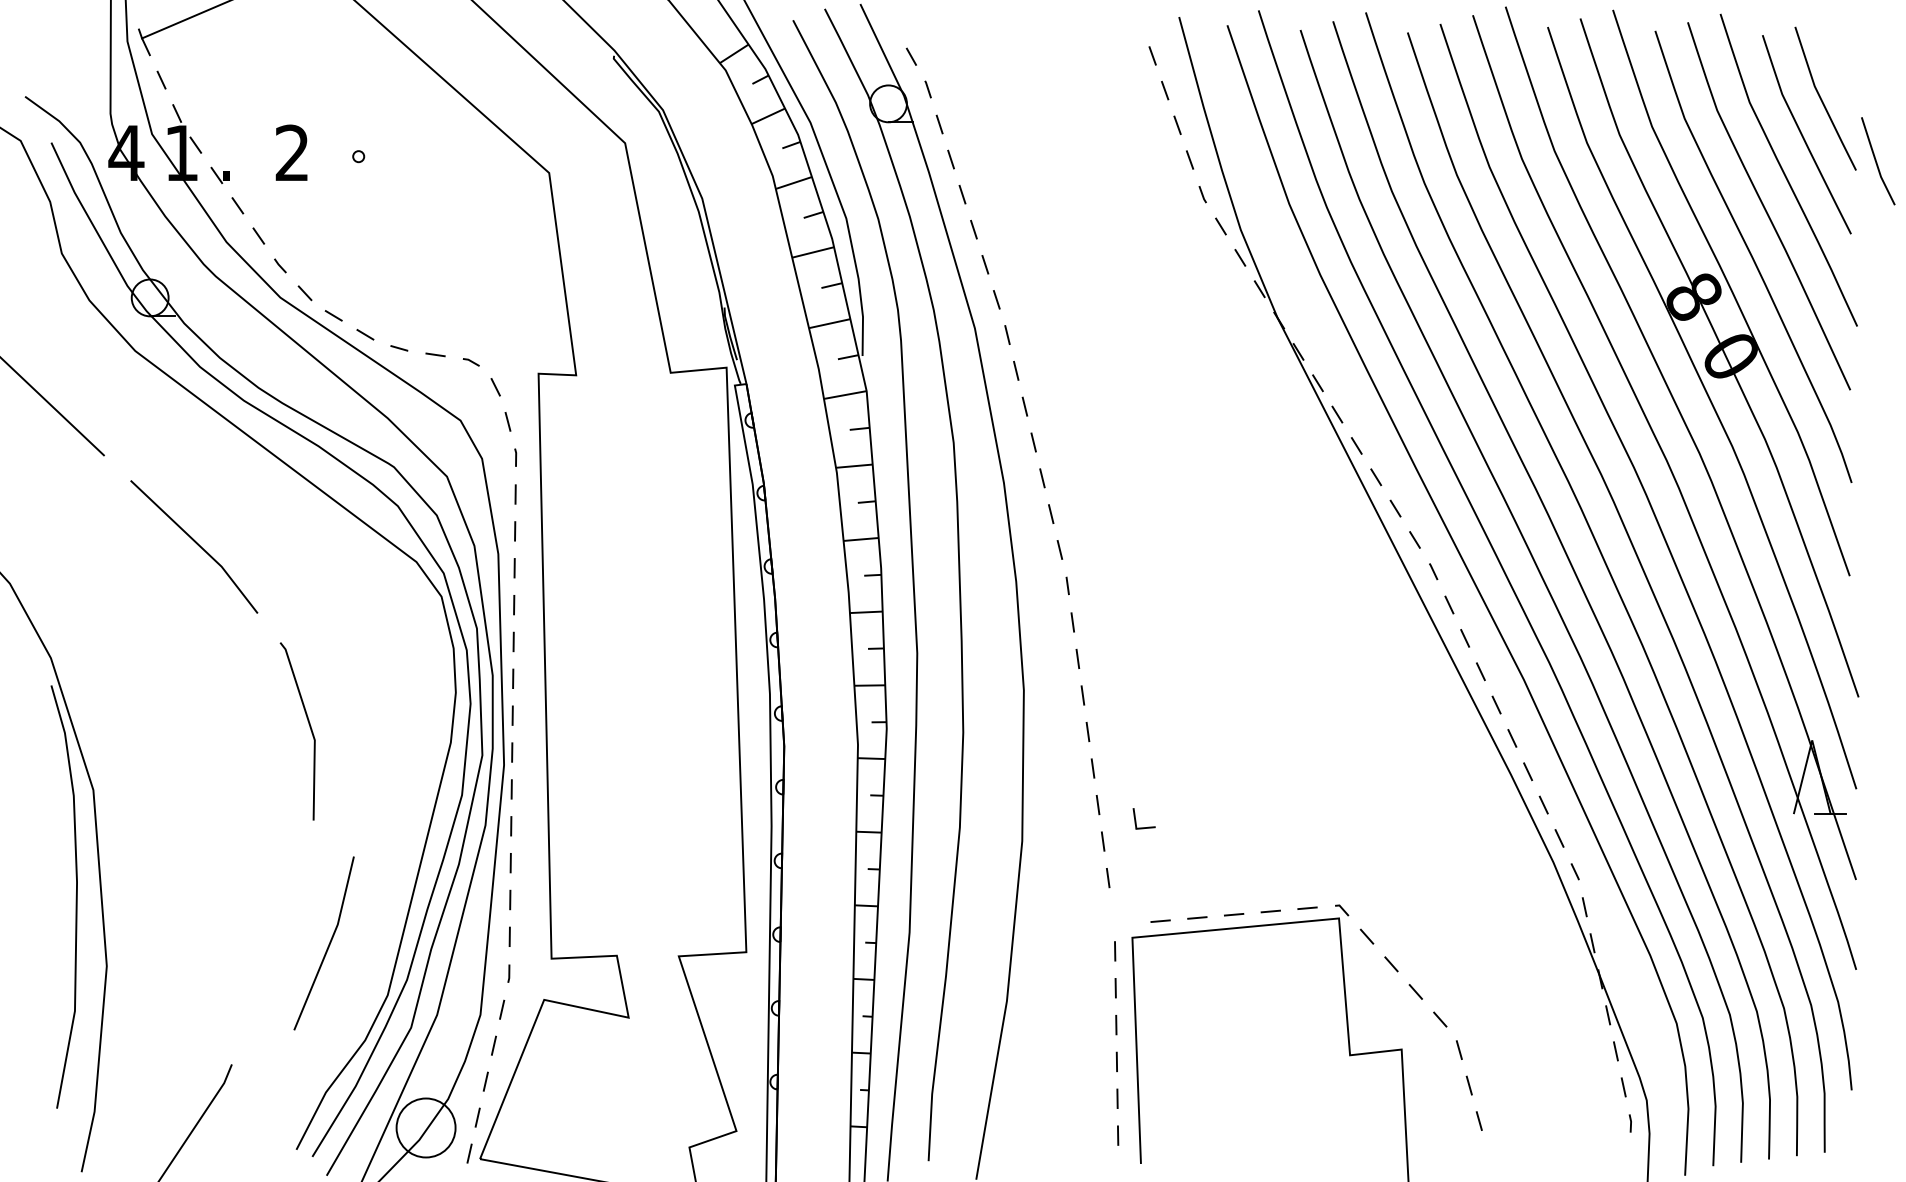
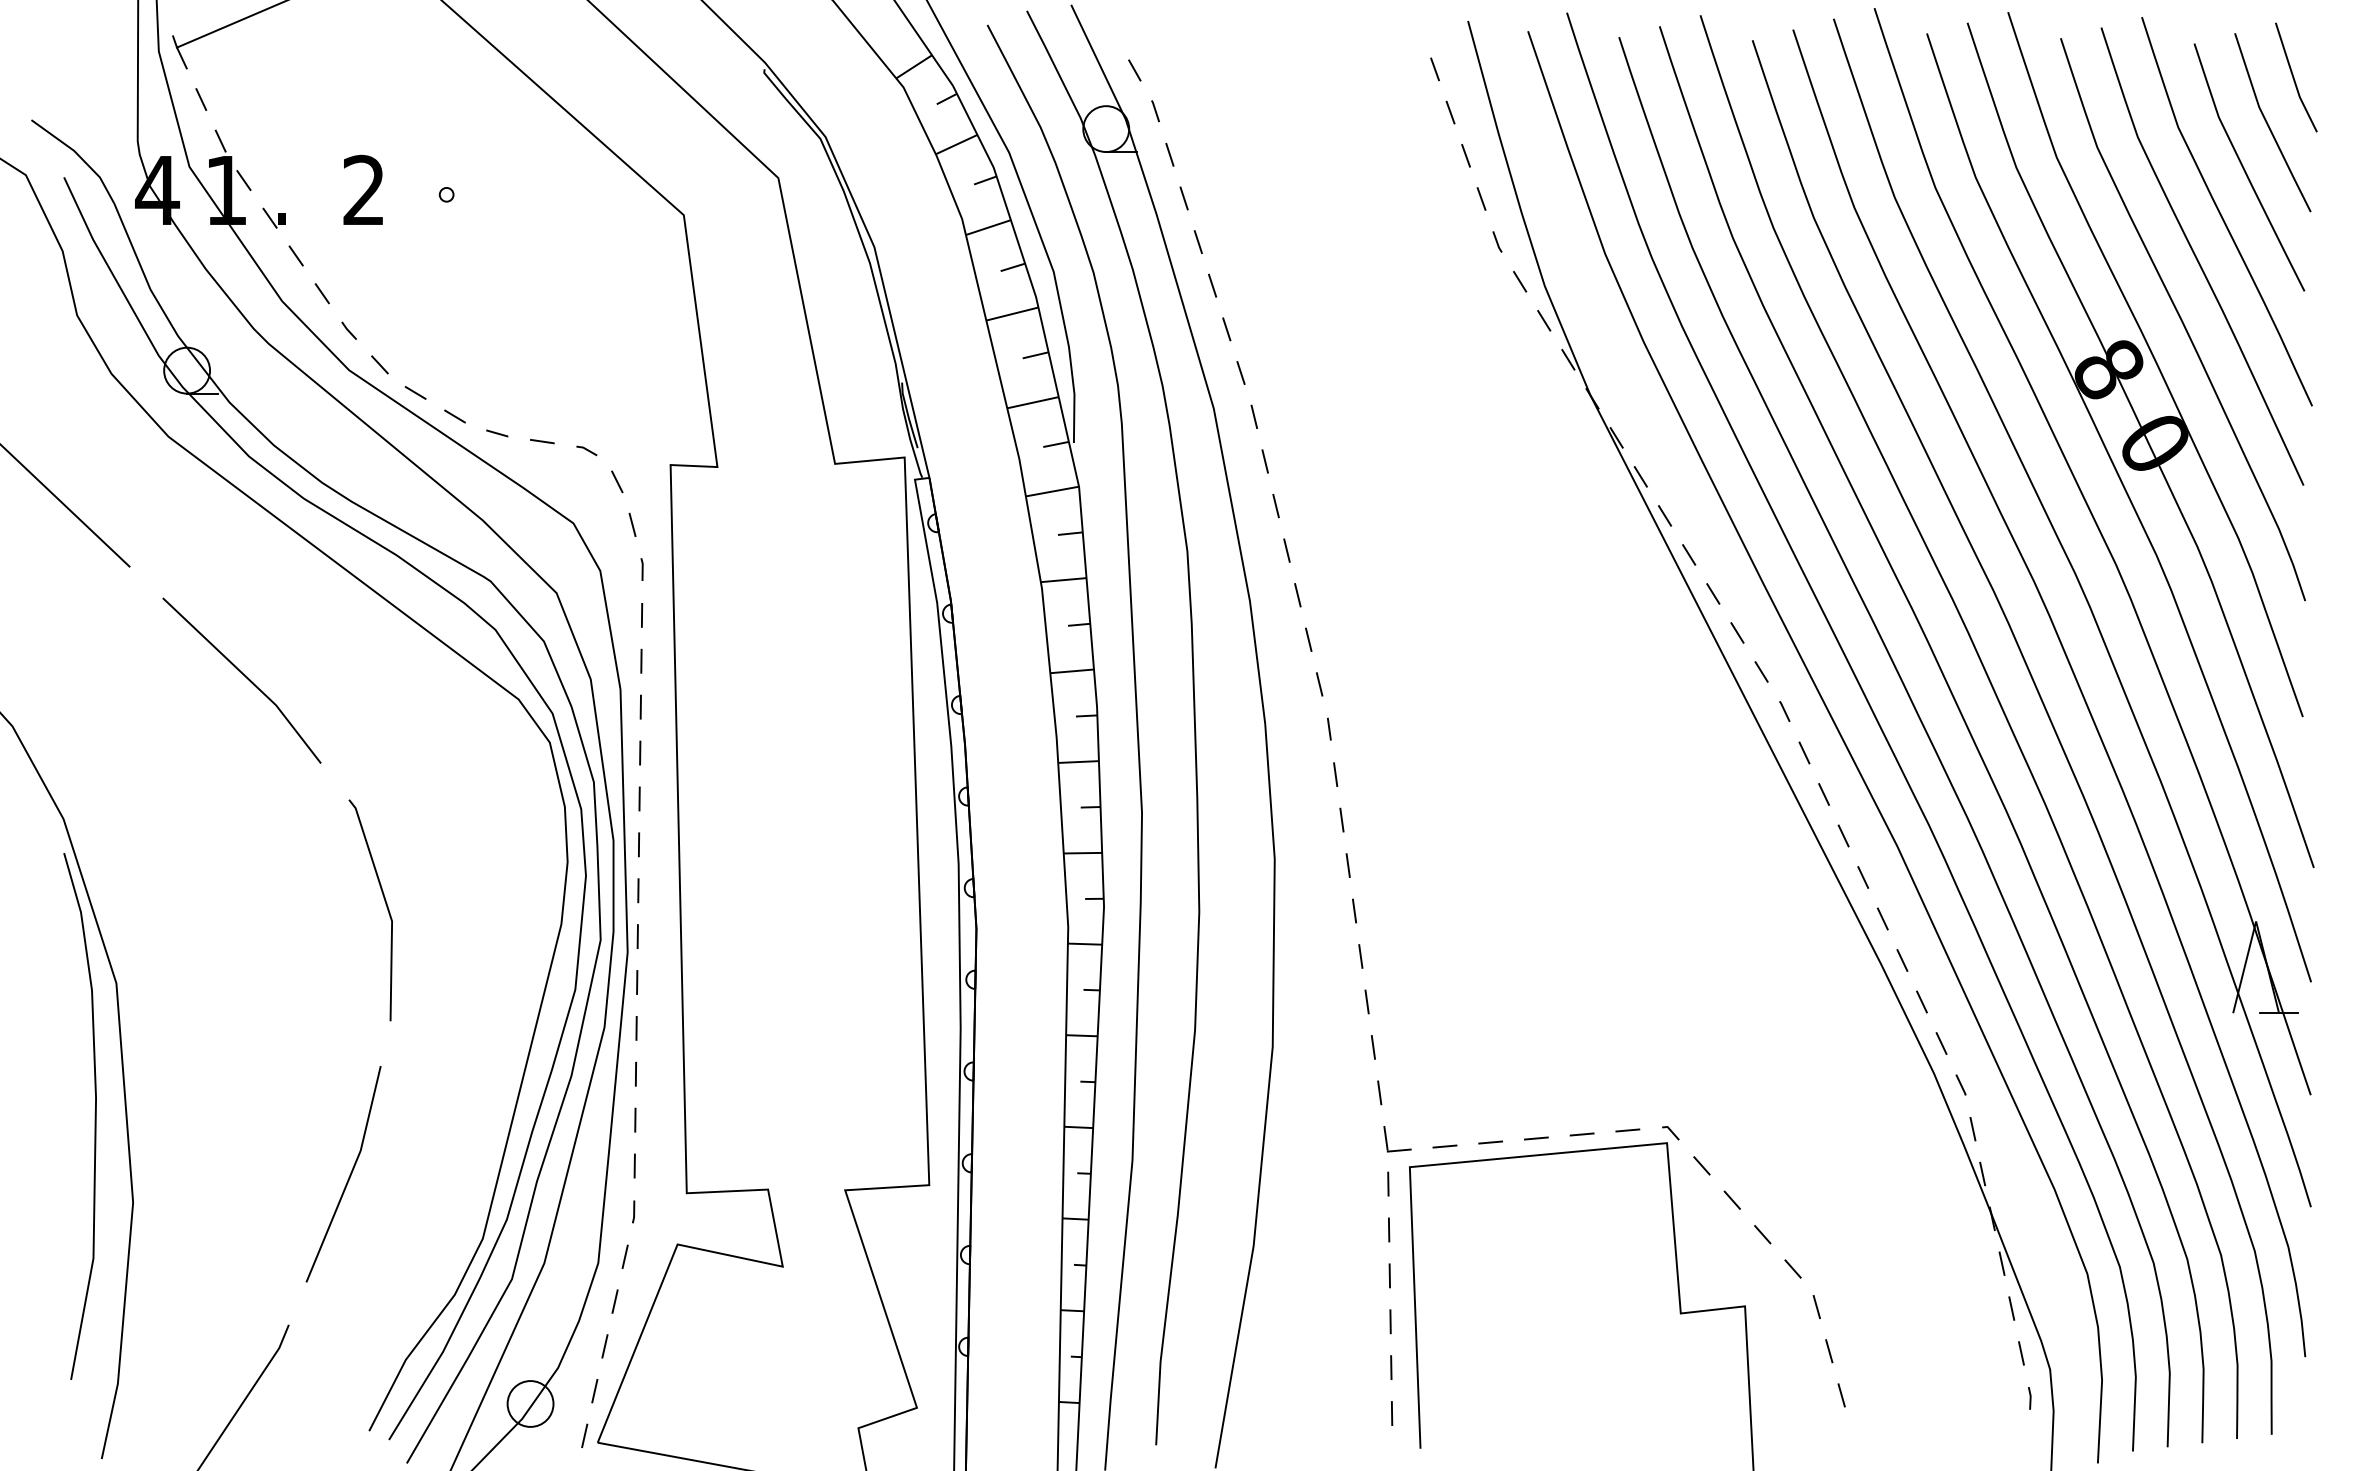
line: (1876, 161) -> (2294, 77), moved
part: (1136, 819) -> (1387, 1139), moved
line: (328, 946) -> (348, 1177), moved
circle: (426, 1127) -> (530, 1403), size x0.62

